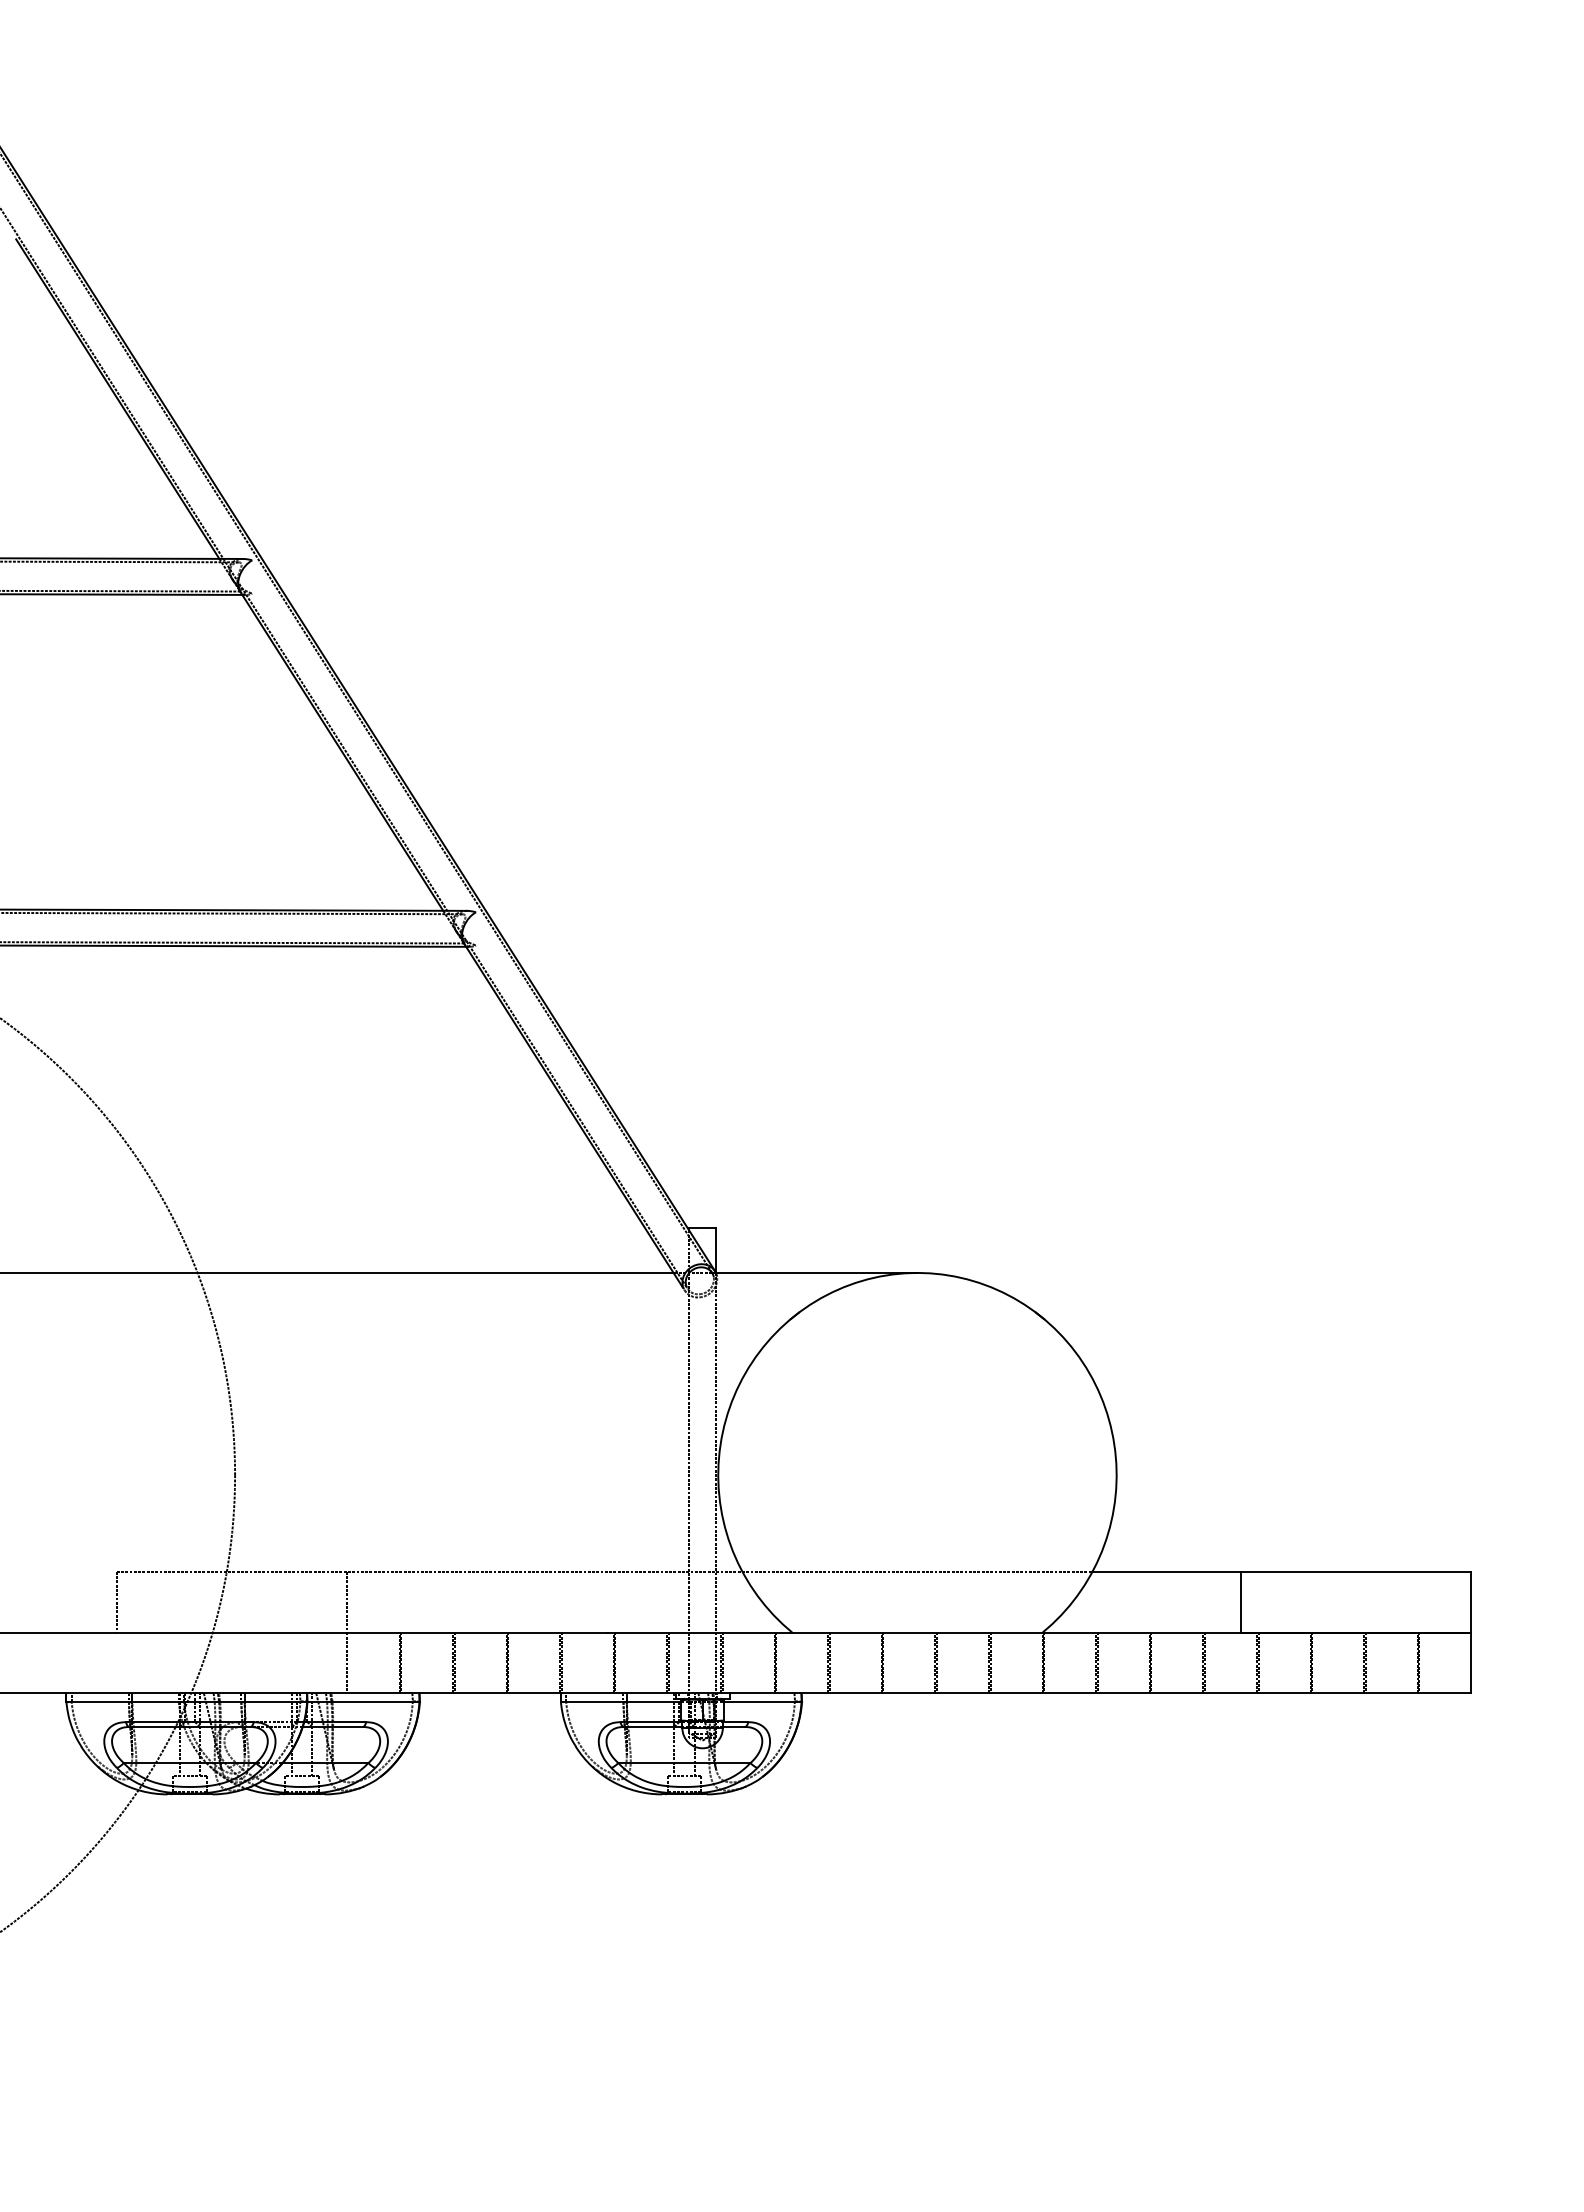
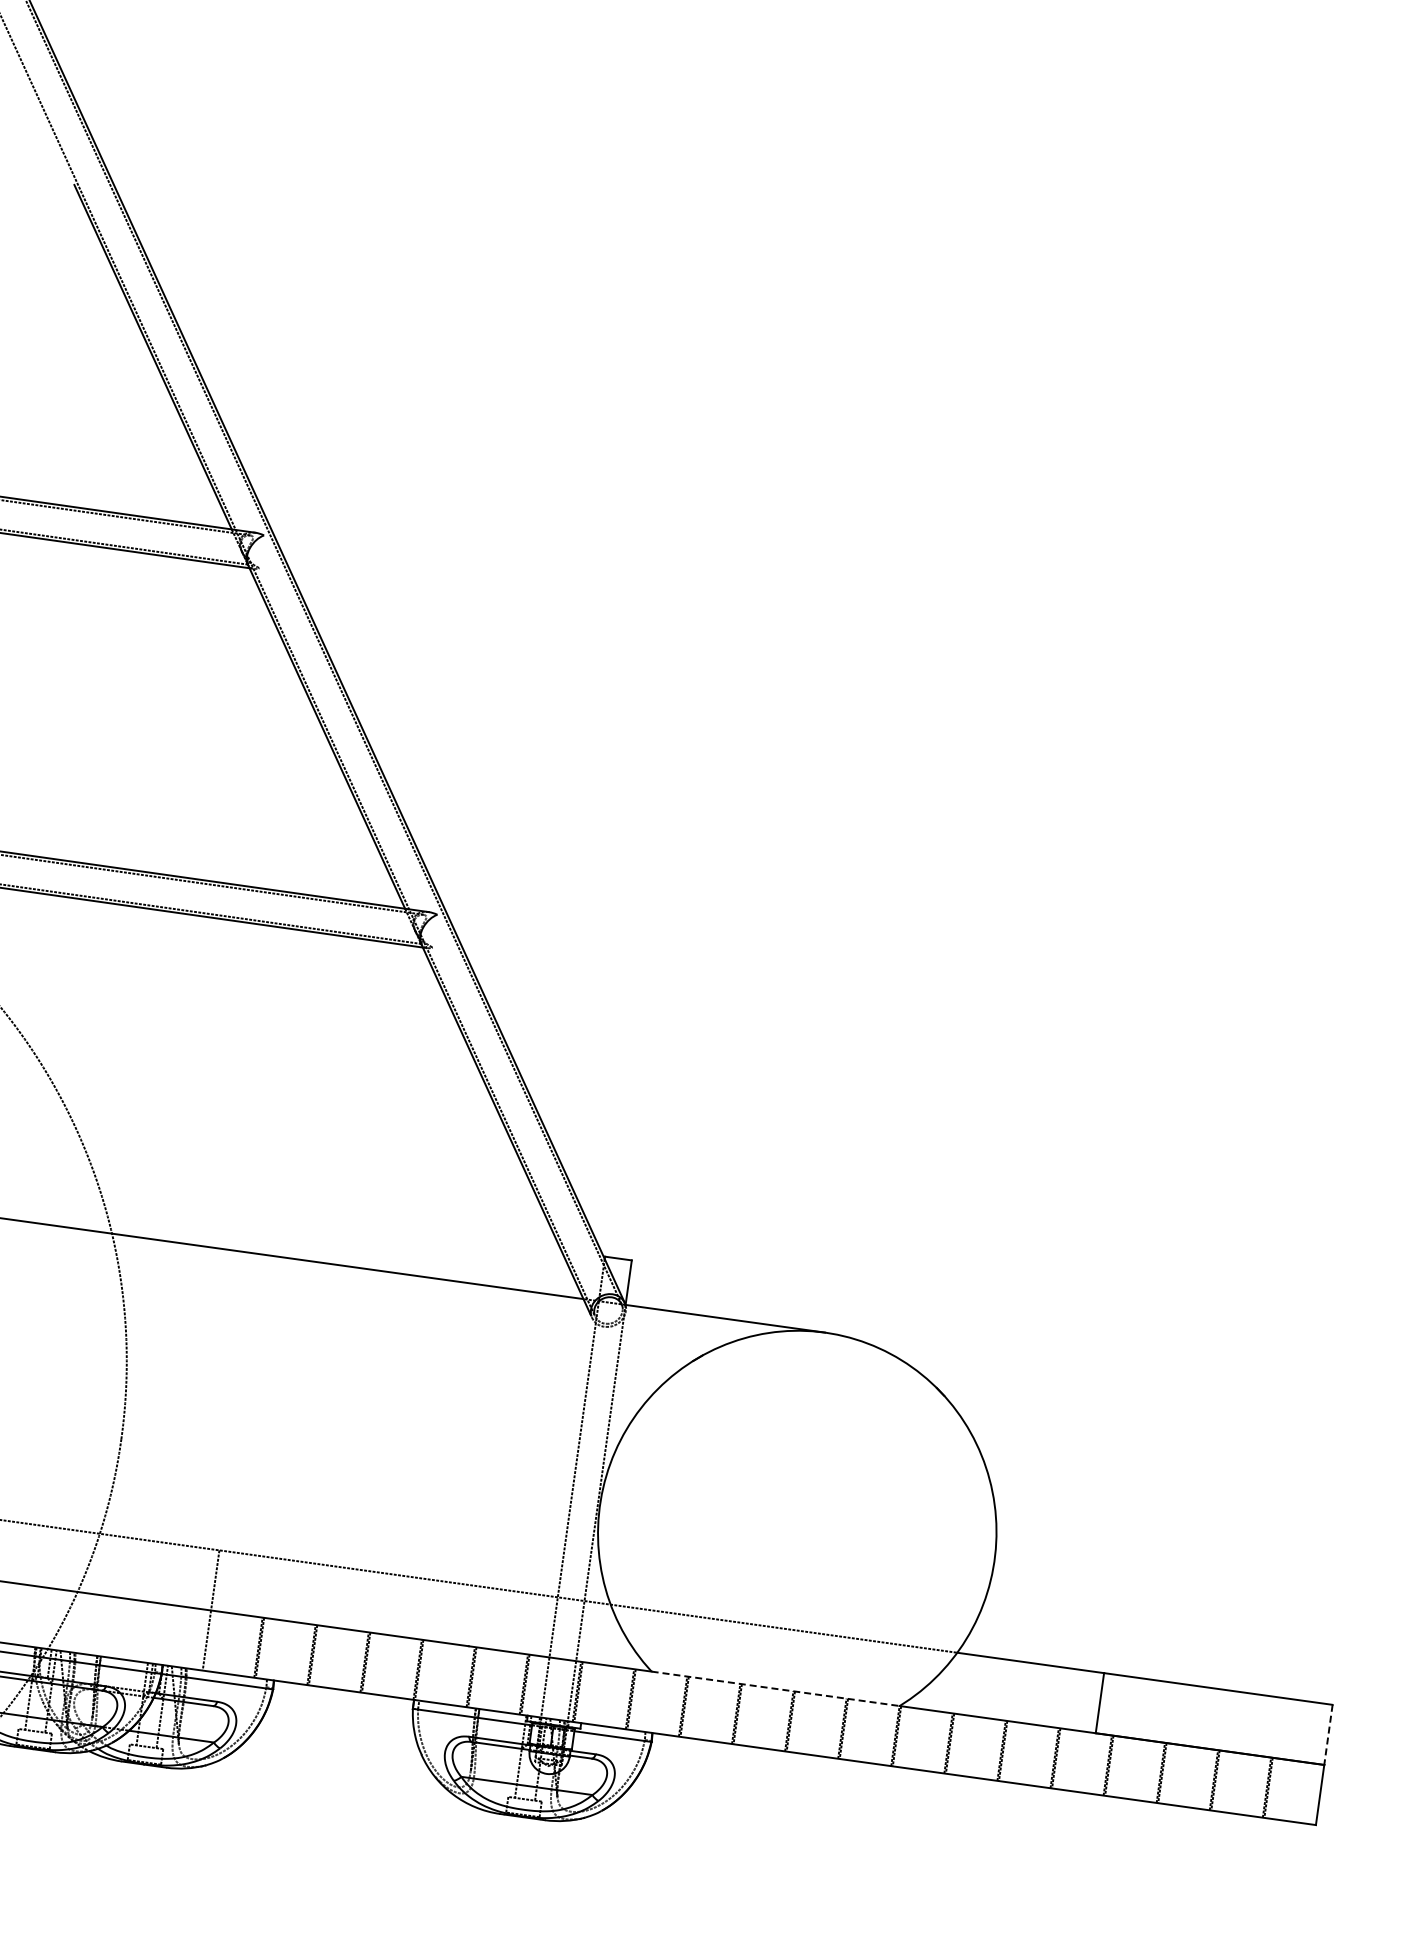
line: (1471, 1602) -> (1328, 1735), solid -> dashed
line: (917, 1632) -> (775, 1688), solid -> dashed

